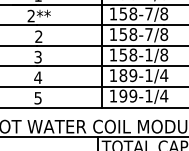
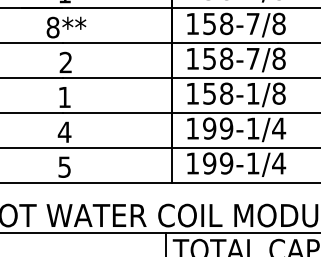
text: (31, 16) -> (53, 28), 2** -> 8**
text: (37, 56) -> (63, 96), 3 -> 1
text: (123, 75) -> (209, 128), 189-1/4 -> 199-1/4

